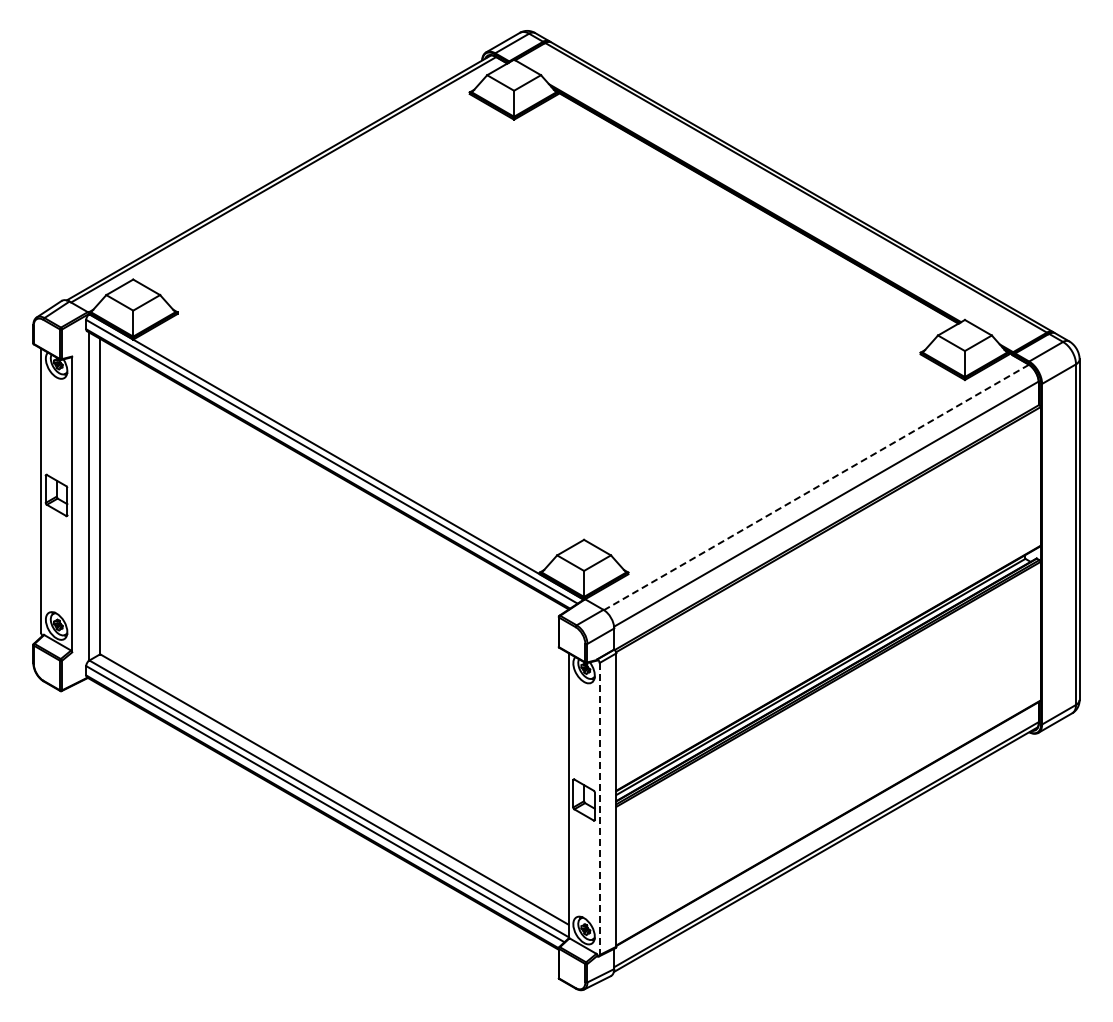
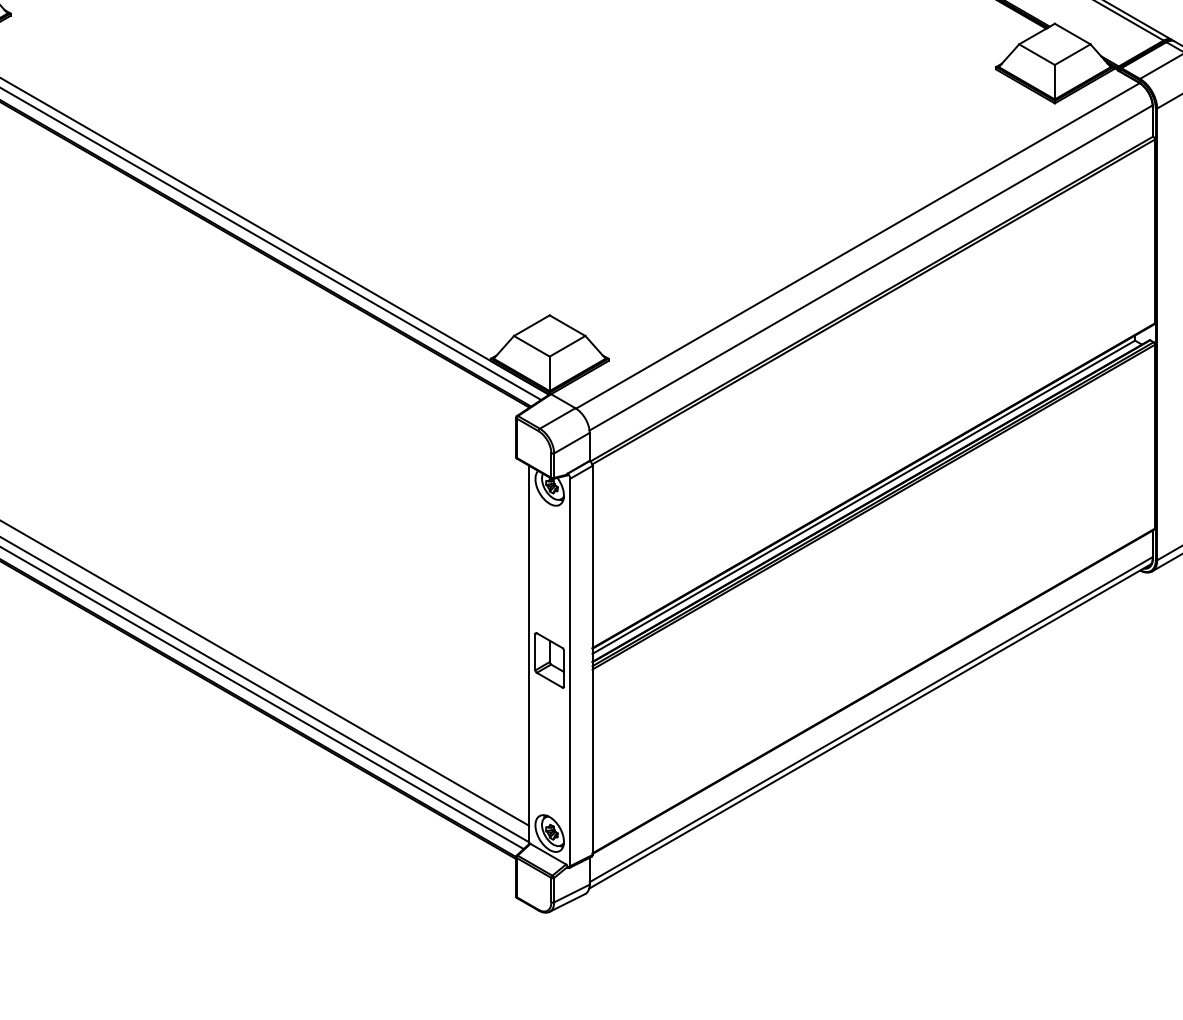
line: (816, 487) -> (857, 245), dashed -> solid
line: (599, 809) -> (570, 673), dashed -> solid

